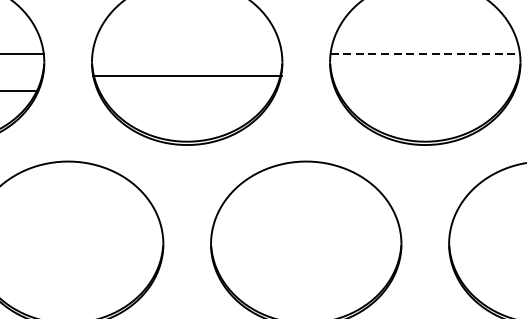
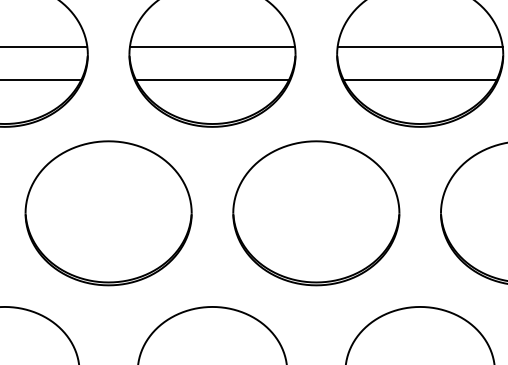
line: (425, 54) -> (420, 47), dashed -> solid
line: (187, 76) -> (212, 47), moved
line: (187, 91) -> (212, 80), added
line: (424, 91) -> (419, 80), added

